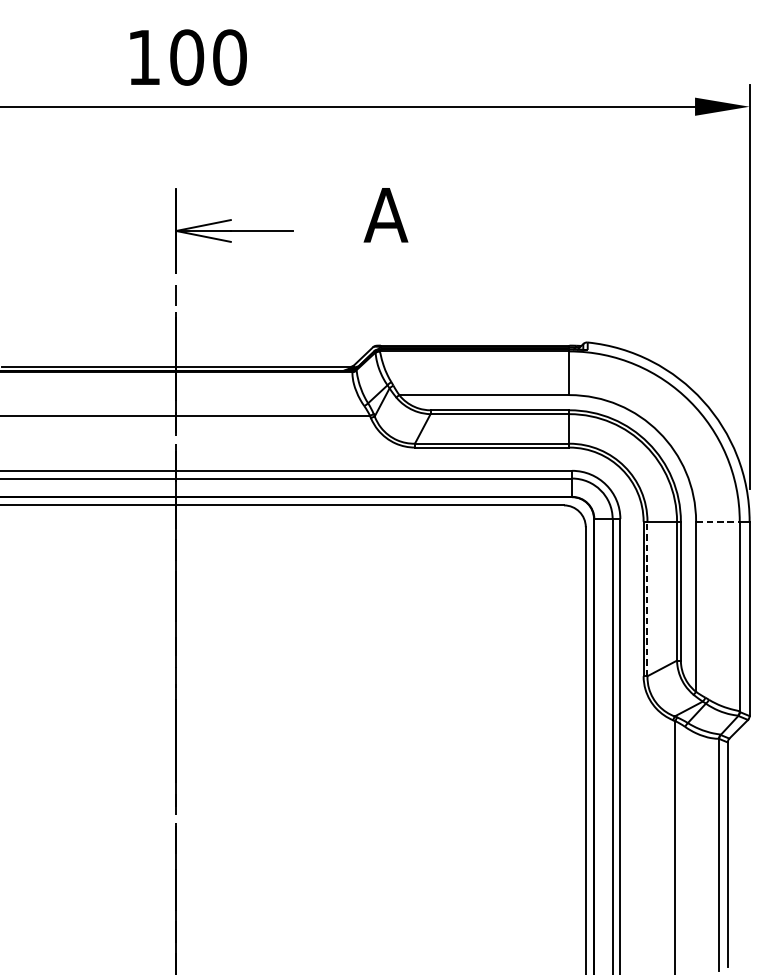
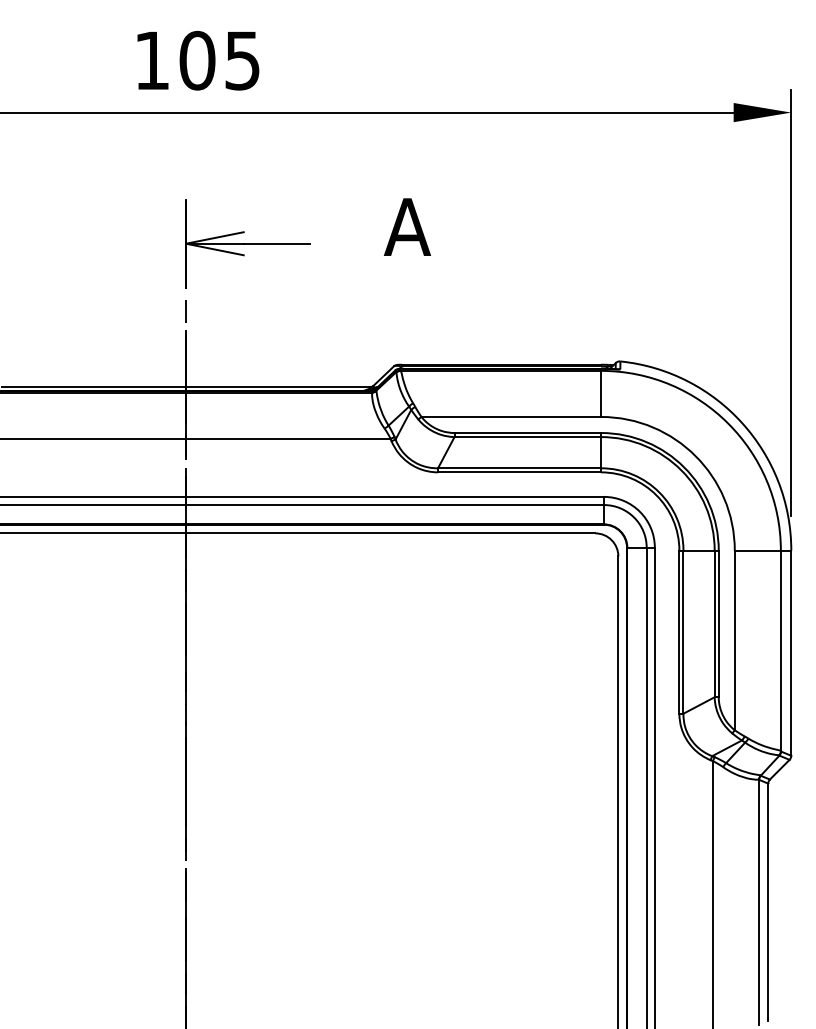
text: (229, 57) -> (242, 60), 100 -> 105
line: (718, 521) -> (758, 550), dashed -> solid
line: (647, 599) -> (683, 632), dashed -> solid

